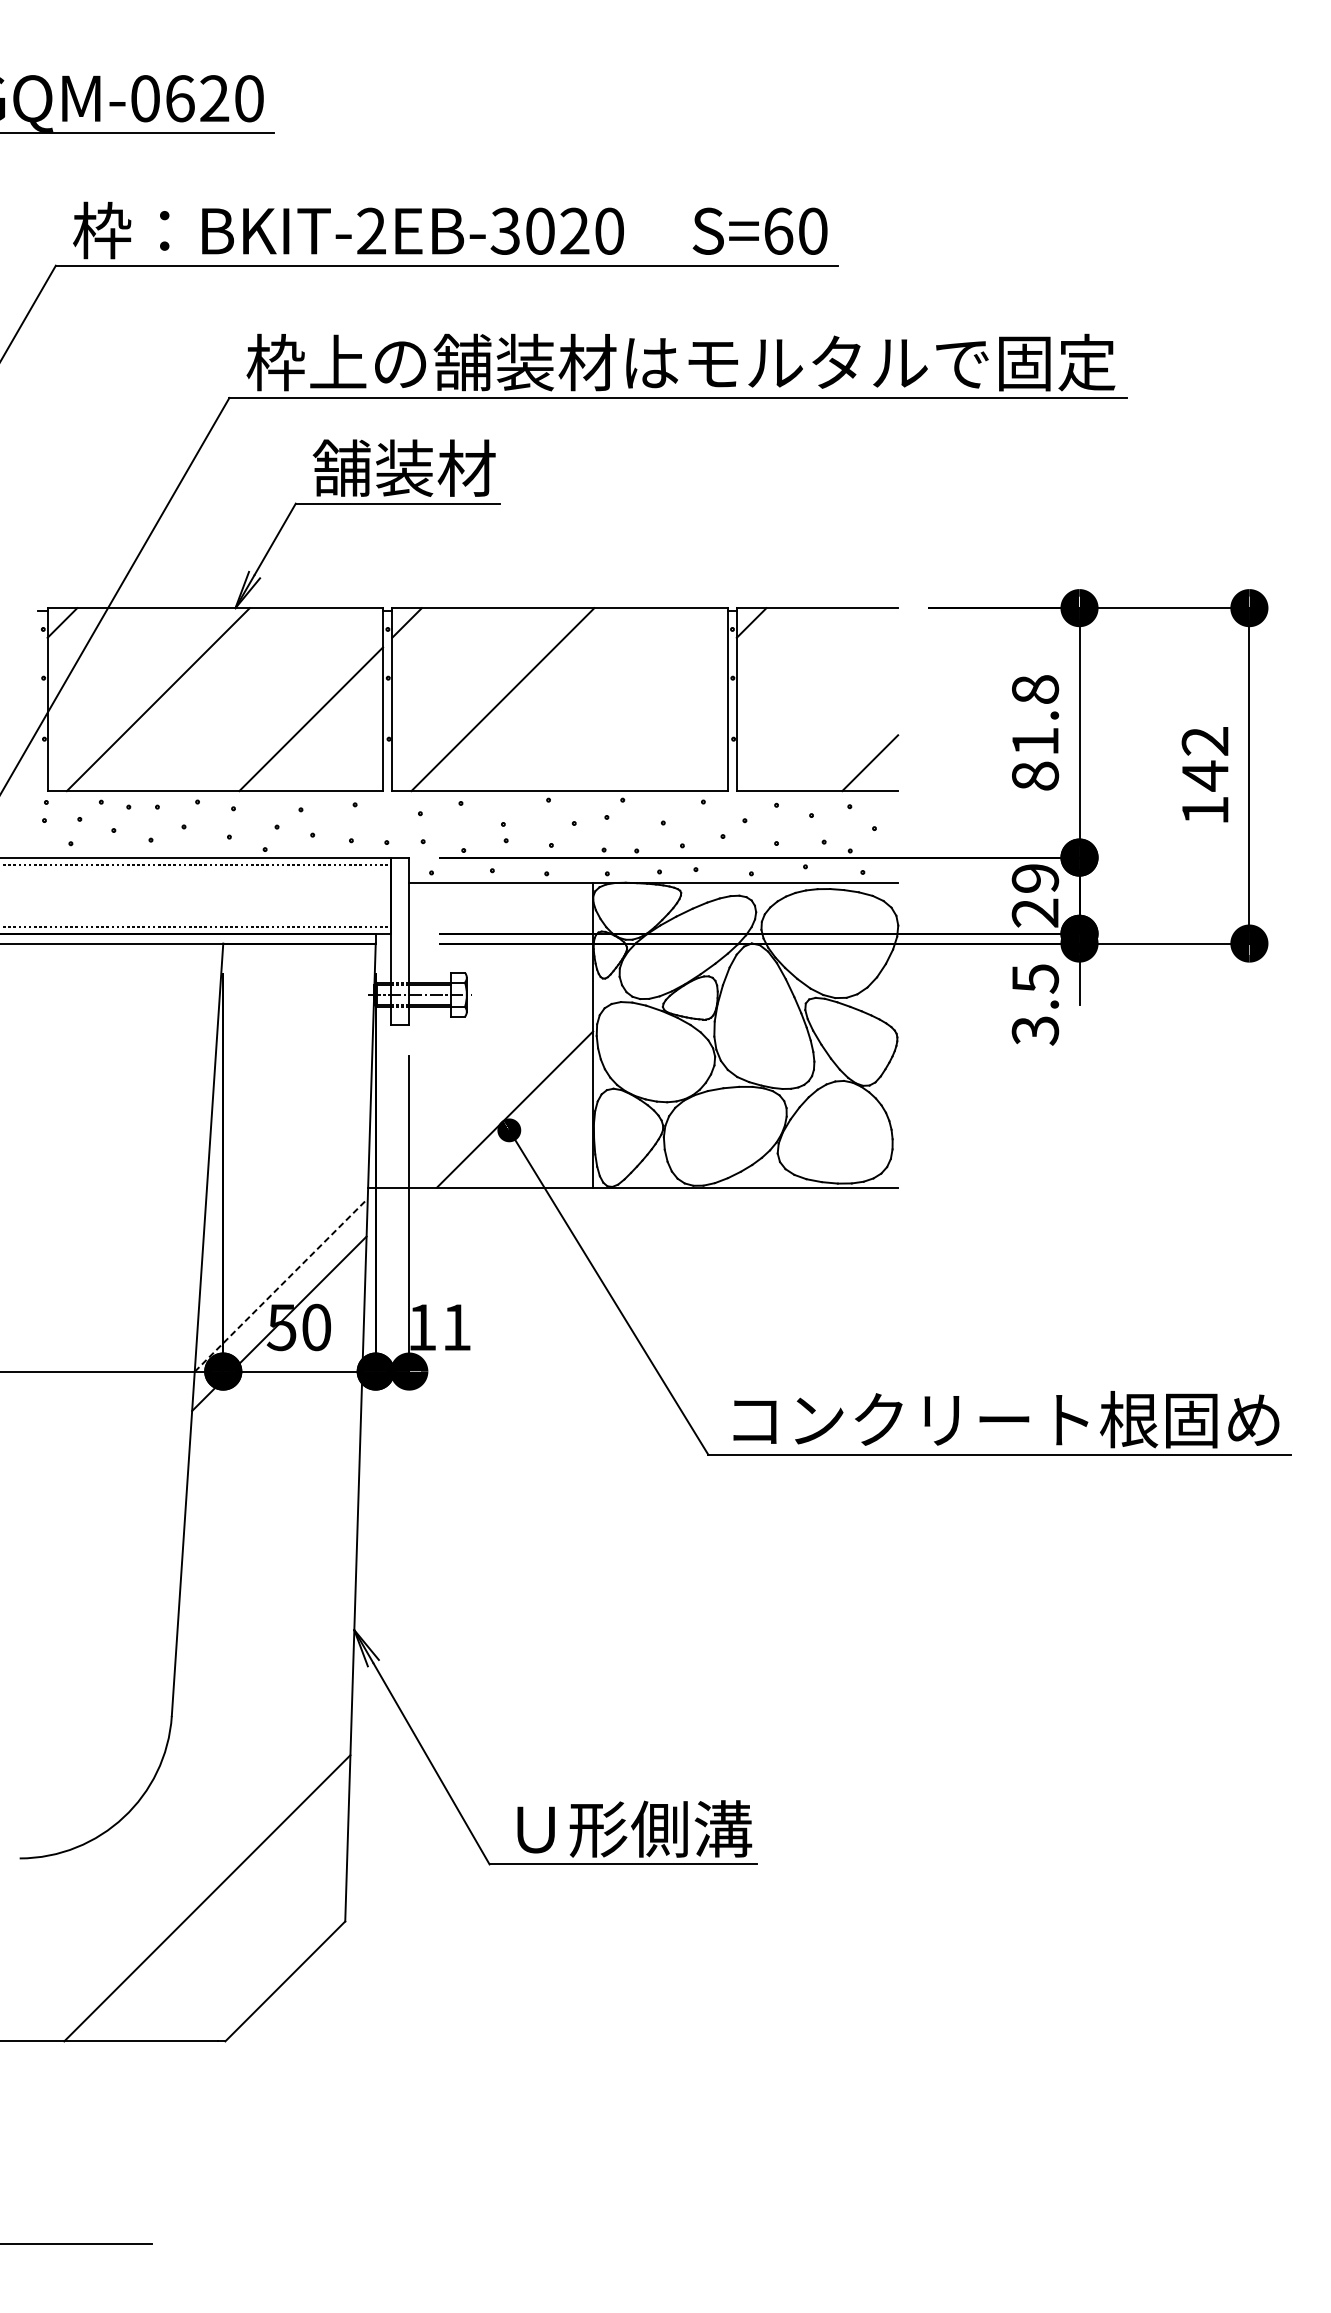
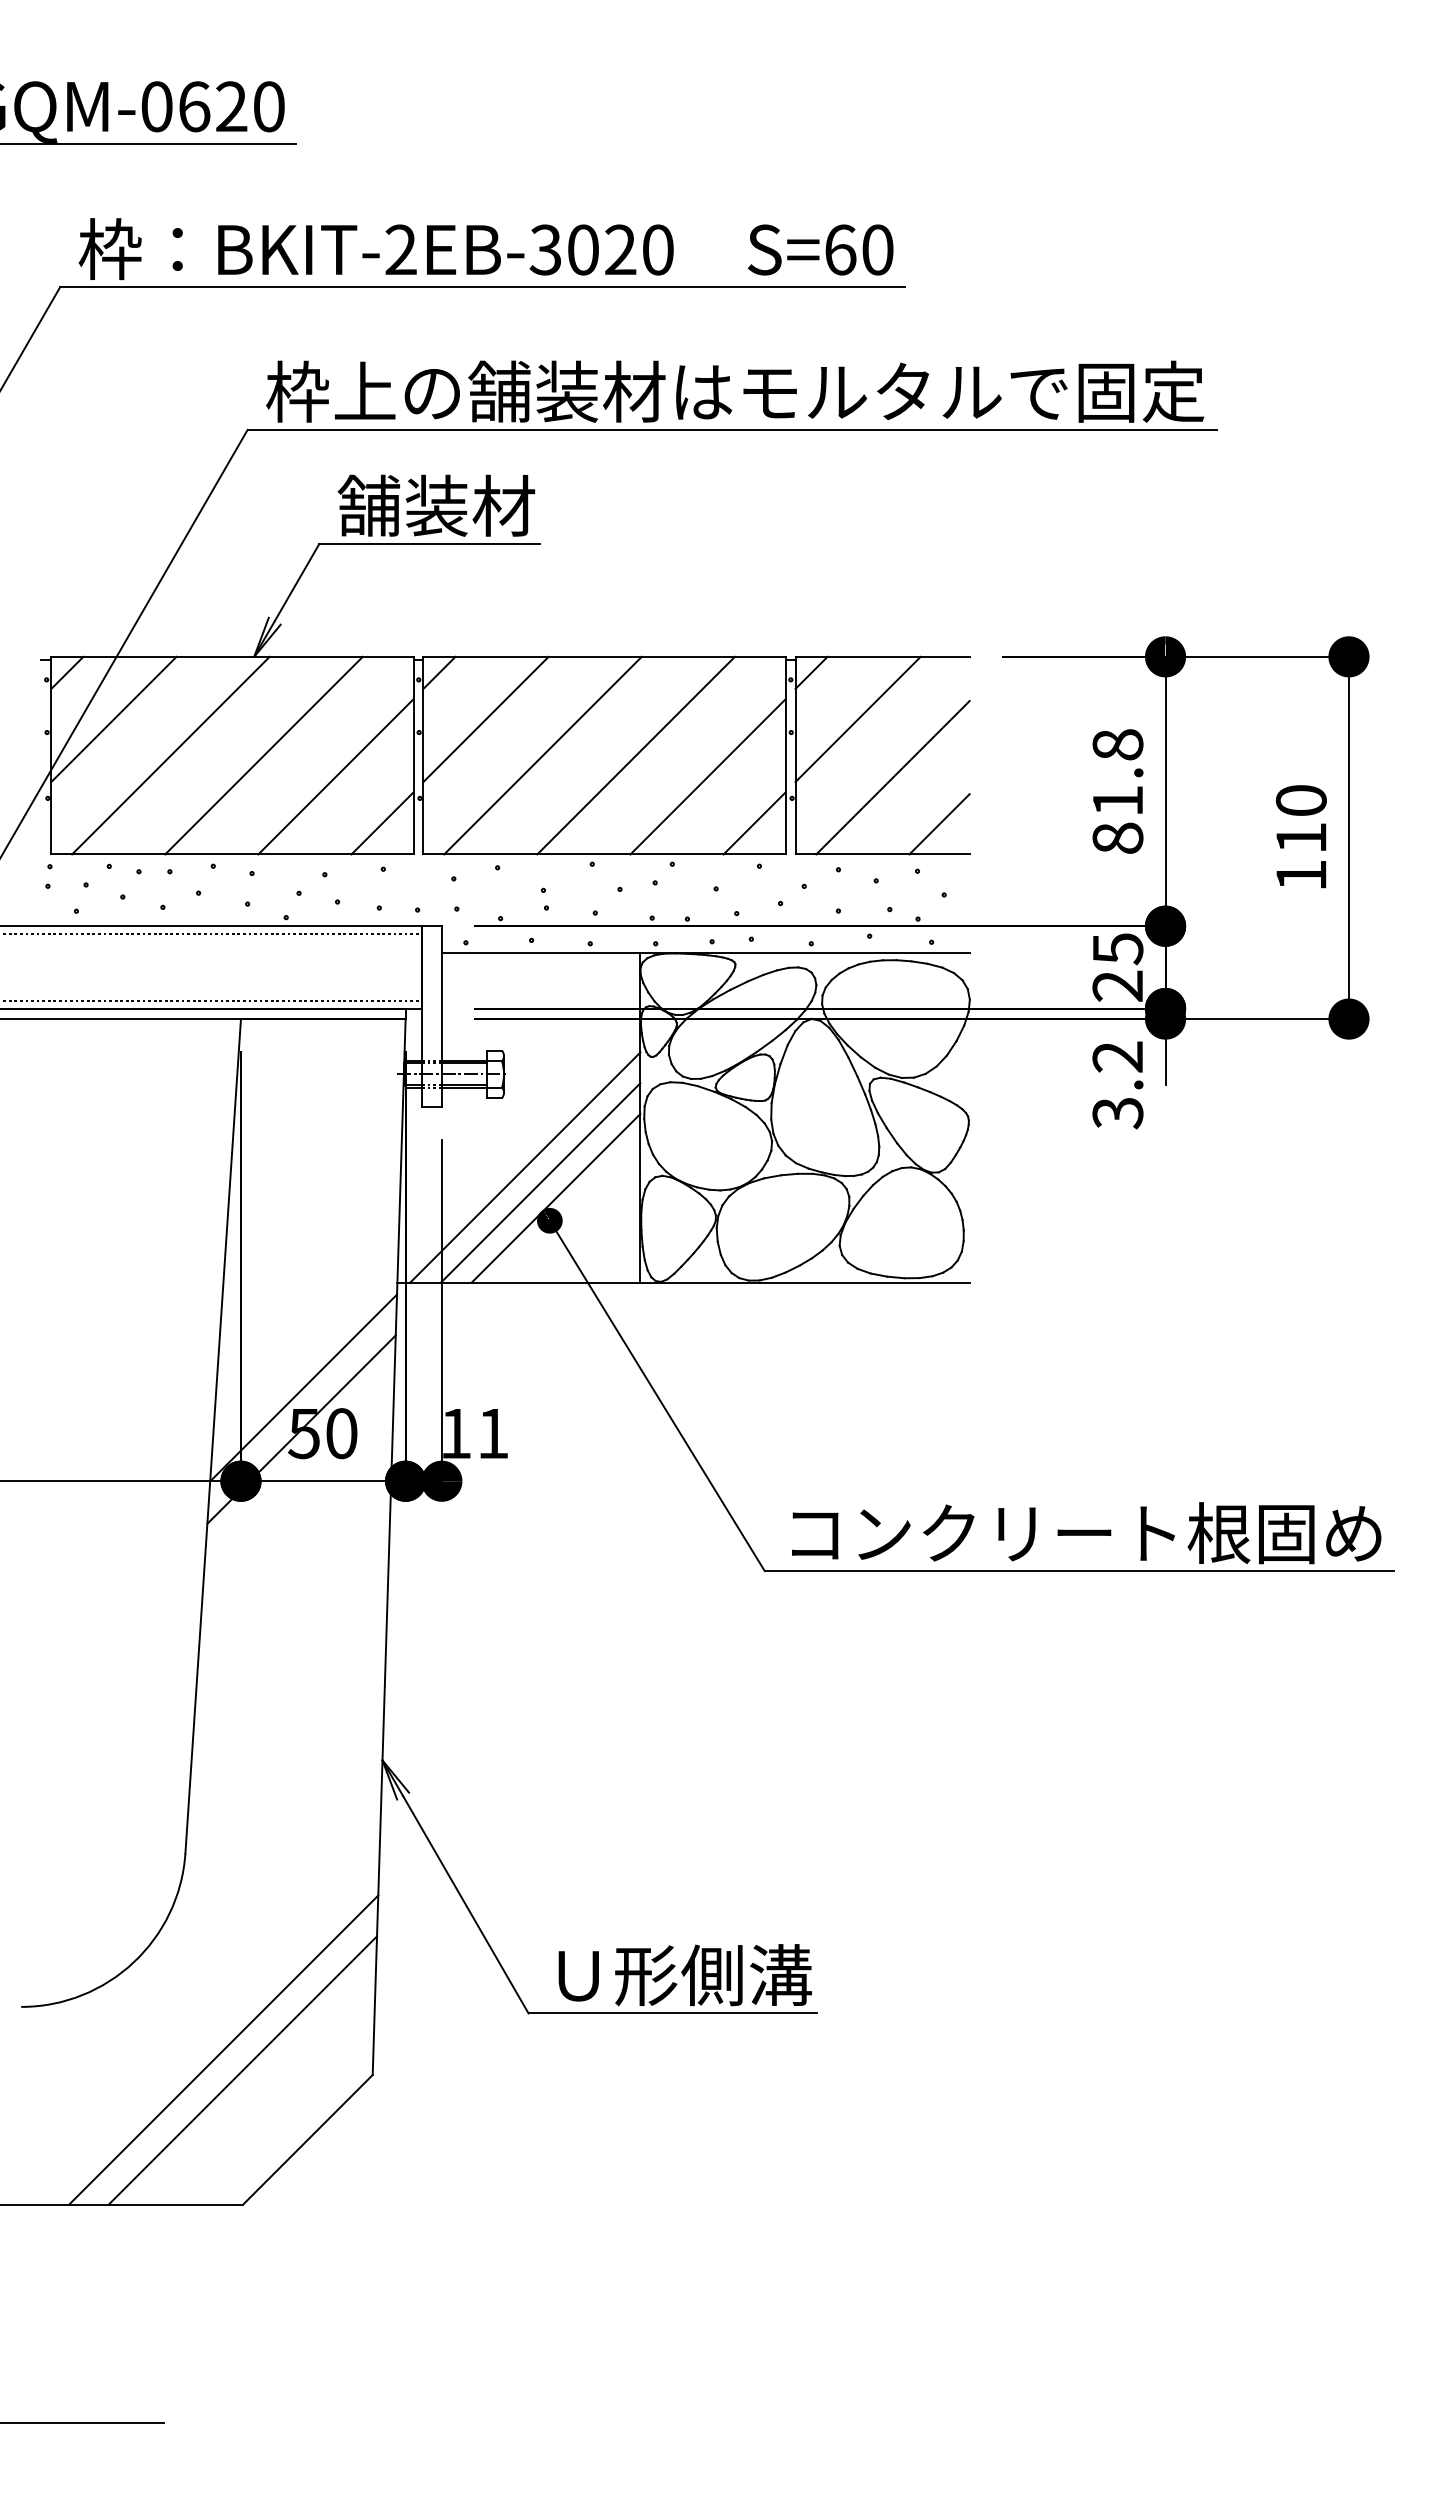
line: (105, 666) -> (113, 719), added
line: (449, 666) -> (485, 719), added
line: (794, 666) -> (857, 719), added
line: (244, 699) -> (263, 755), added
line: (588, 699) -> (635, 755), added
line: (655, 718) -> (707, 776), added
line: (826, 719) -> (892, 777), added
text: (1205, 759) -> (1301, 820), 142 -> 110
line: (354, 762) -> (382, 823), added
line: (698, 762) -> (754, 823), added
text: (1035, 879) -> (1117, 949), 29 -> 25
text: (1035, 979) -> (1117, 1057), 3.5 -> 3.2
line: (486, 1081) -> (525, 1167), added
line: (500, 1094) -> (540, 1182), added
line: (281, 1284) -> (303, 1387), dashed -> solid
line: (224, 1917) -> (242, 2070), added

